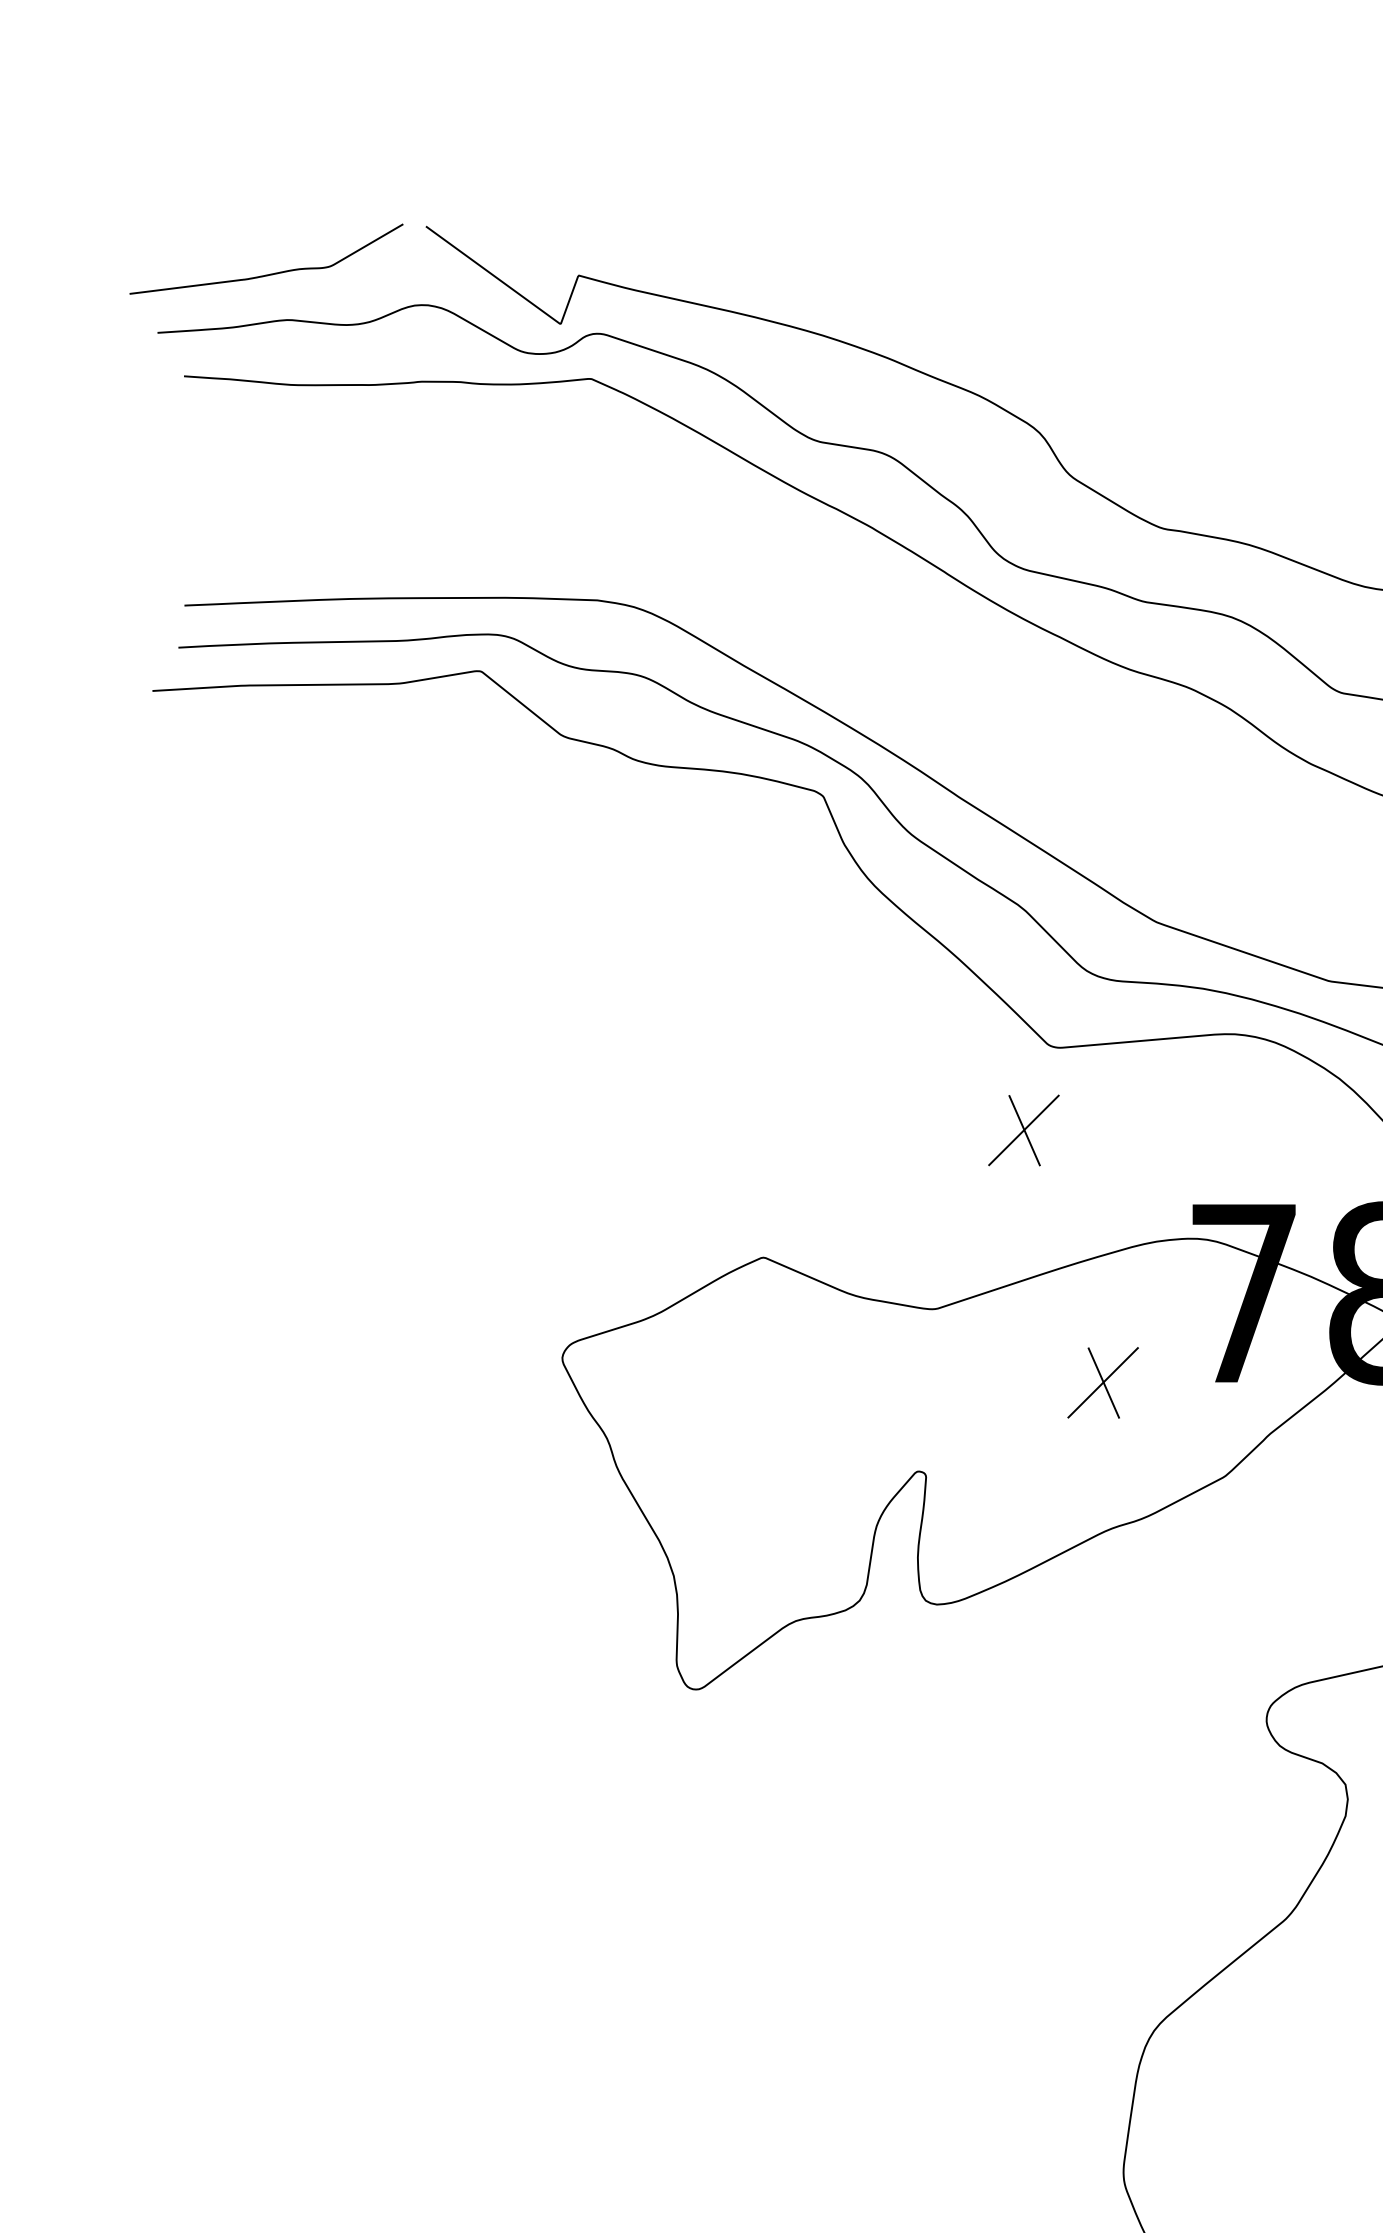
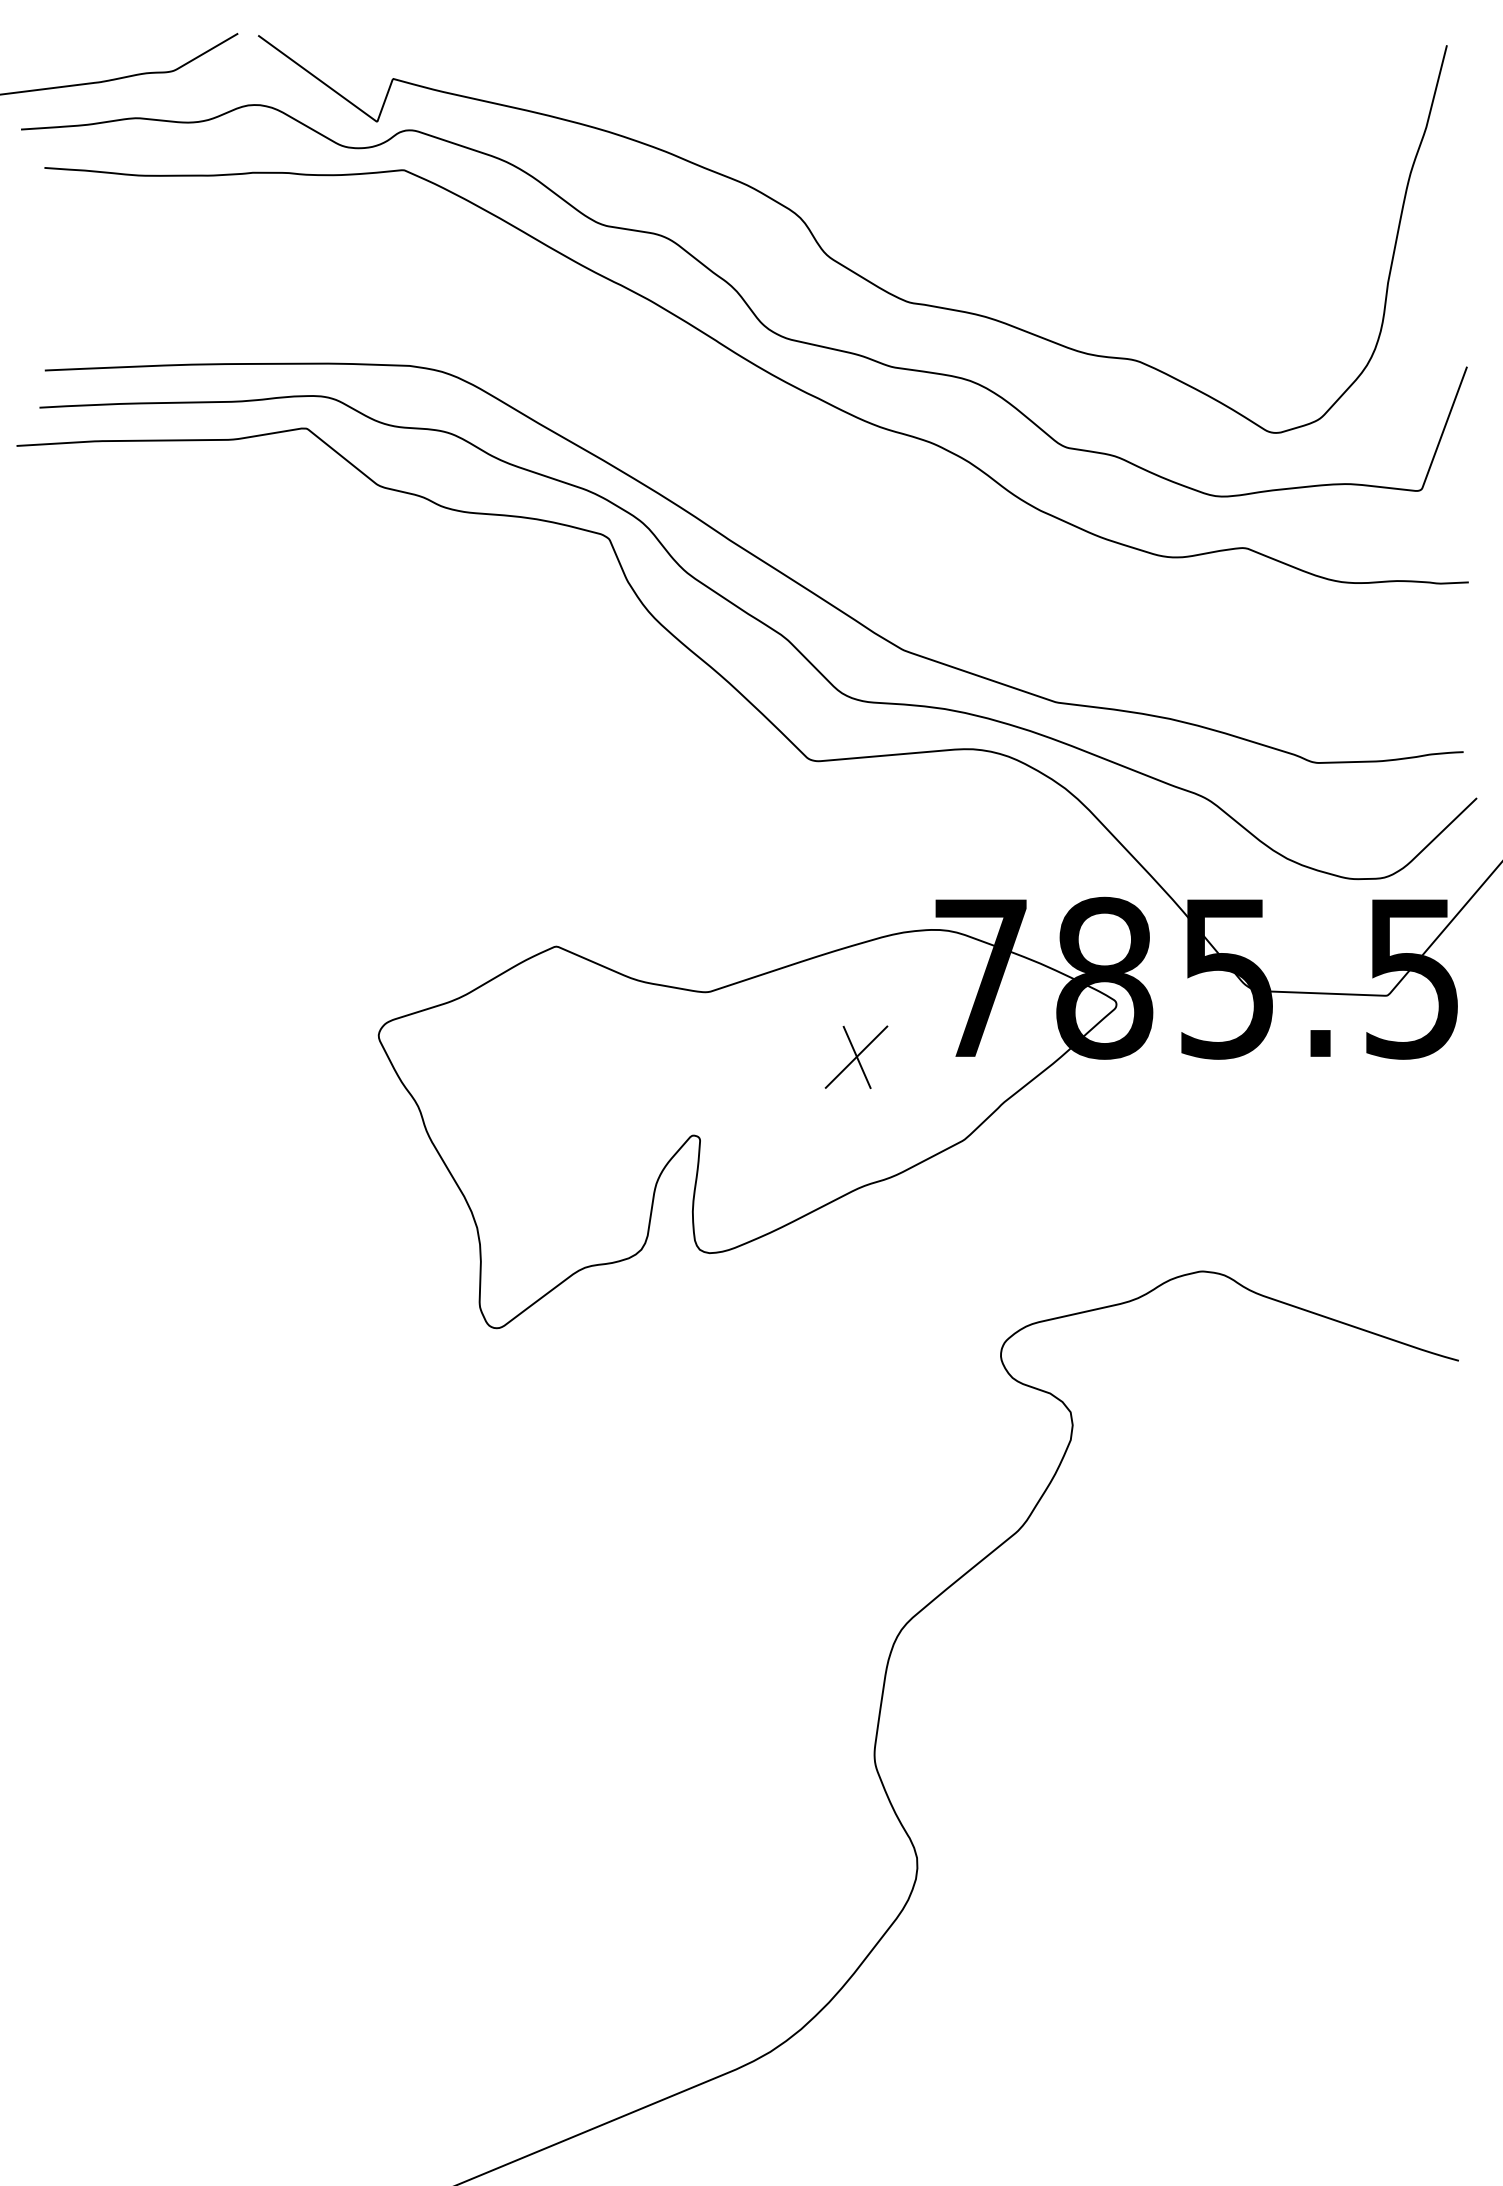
part: (1023, 1129) -> (786, 833), removed

